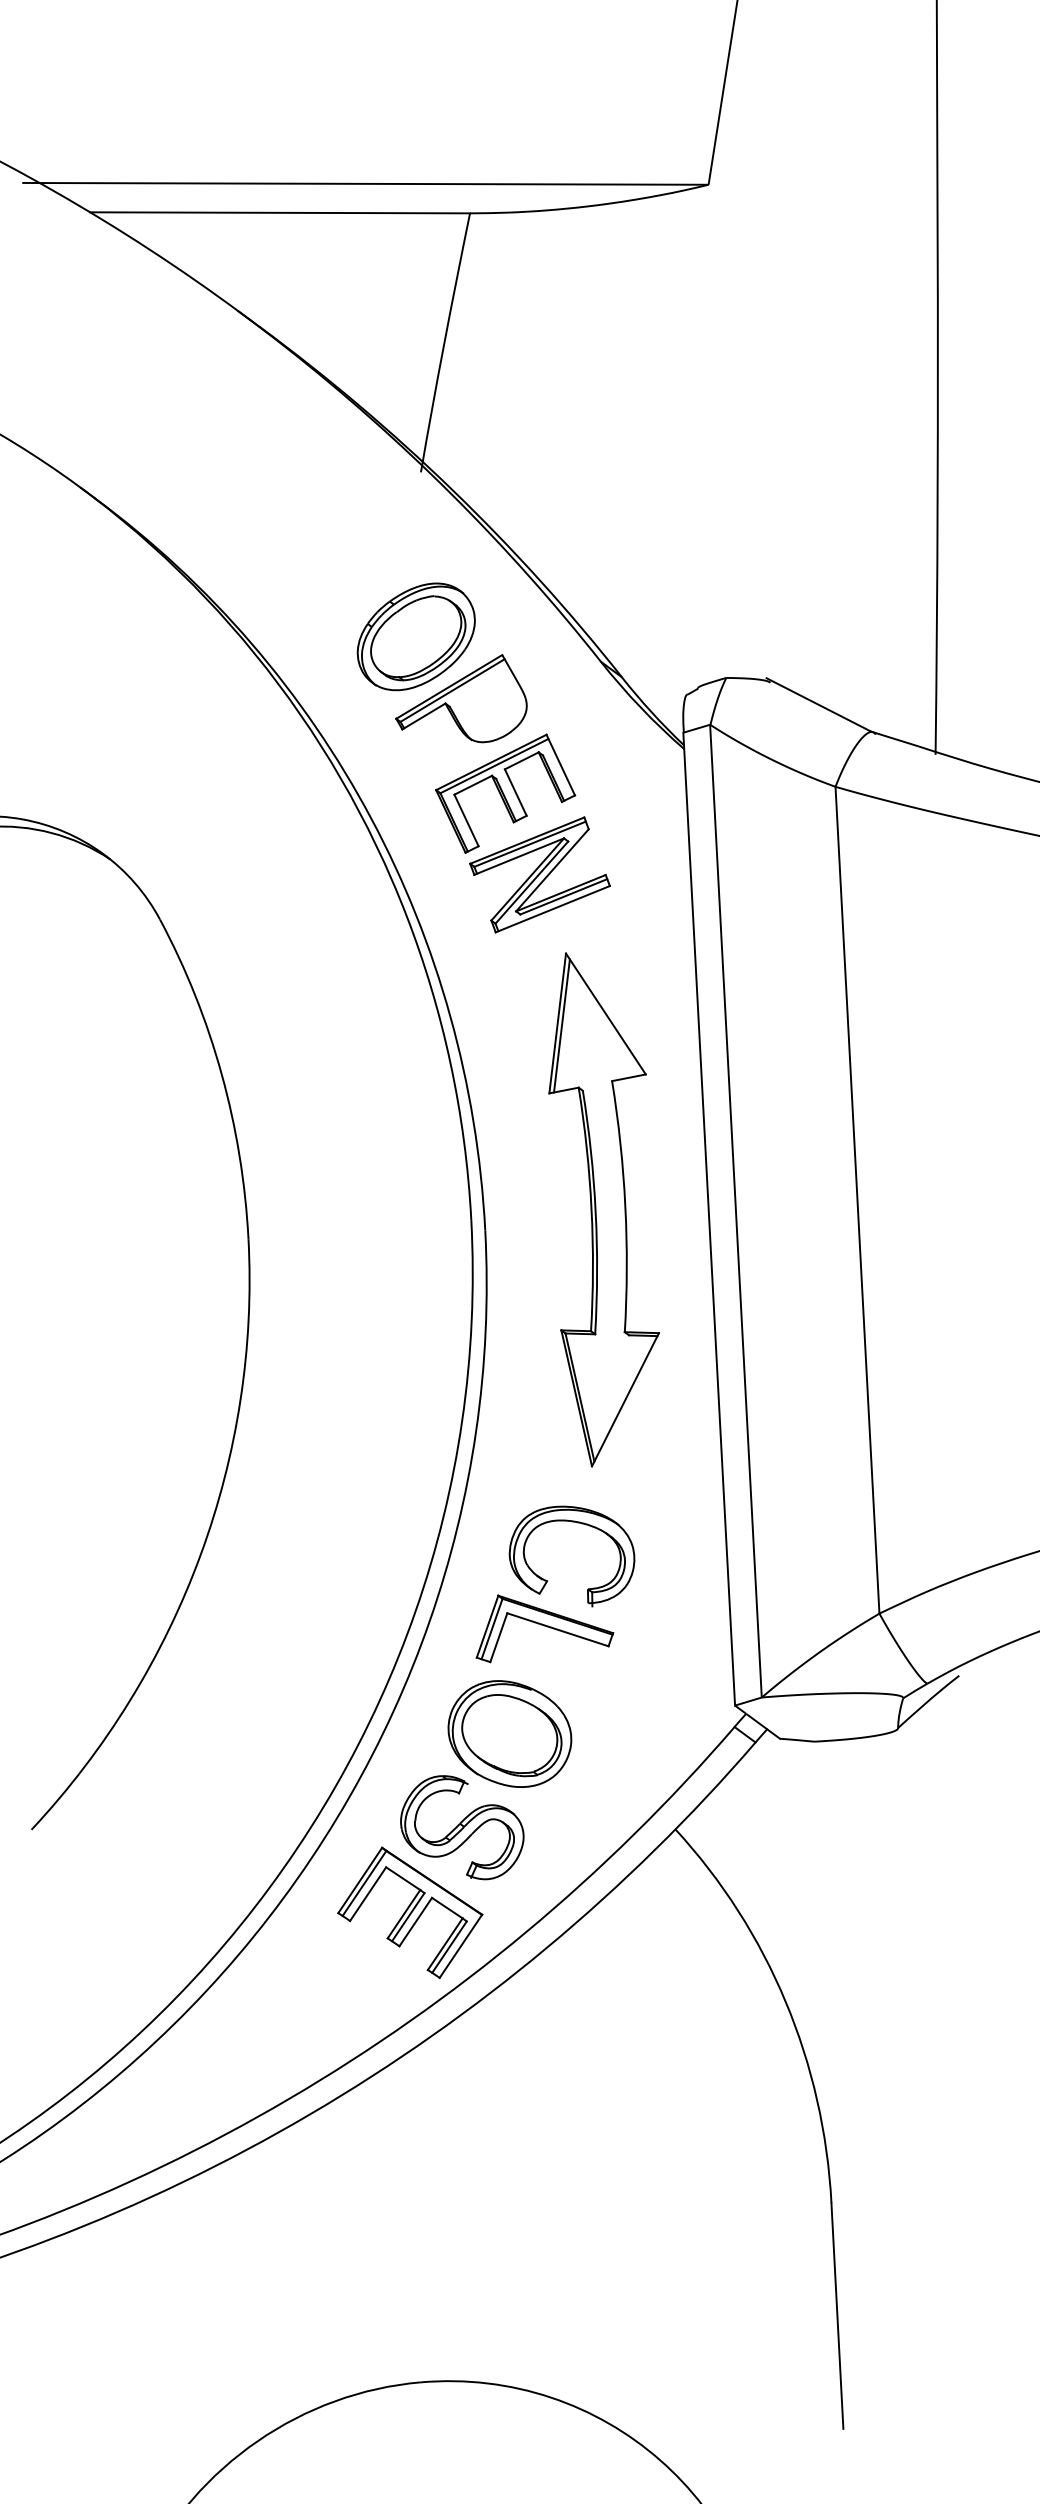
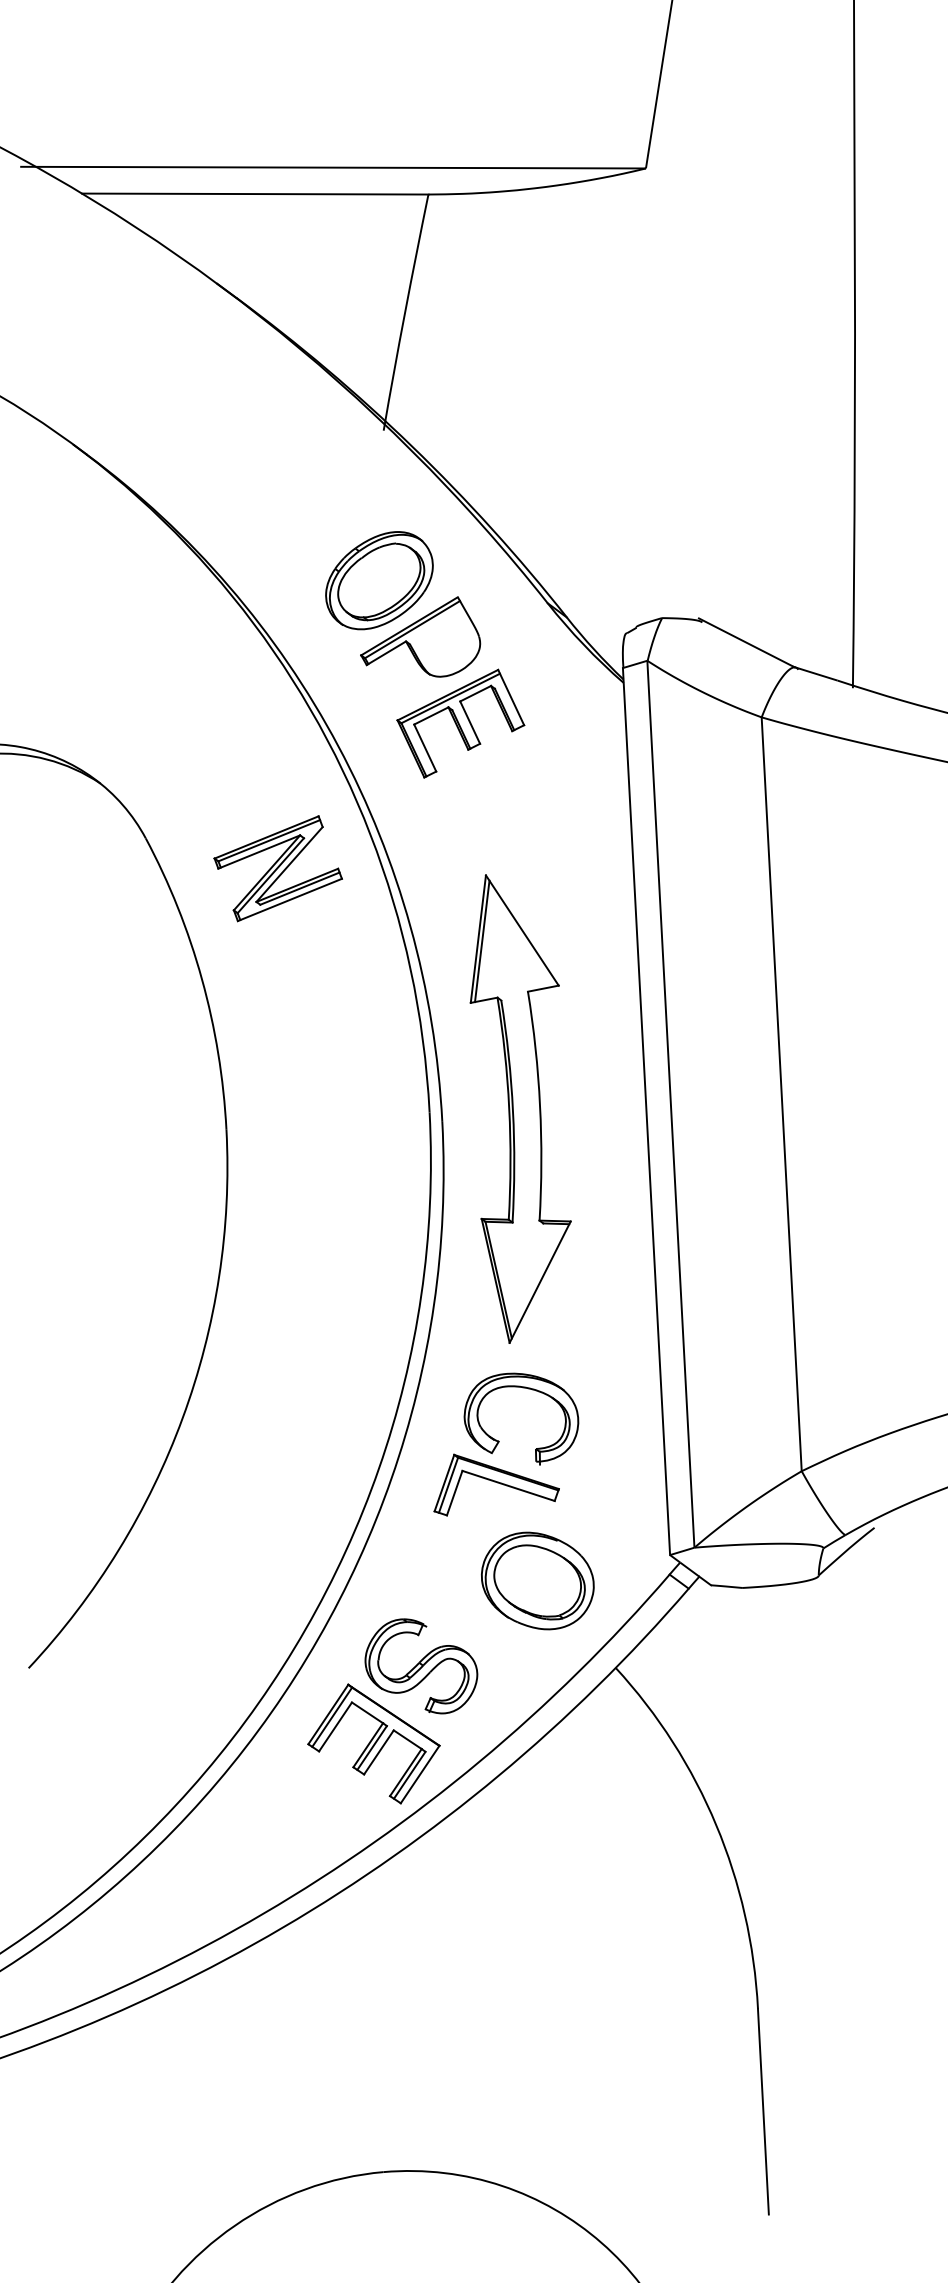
part: (539, 874) -> (277, 868), moved
part: (603, 1209) -> (520, 1108), moved
part: (509, 1733) -> (537, 1580), moved

